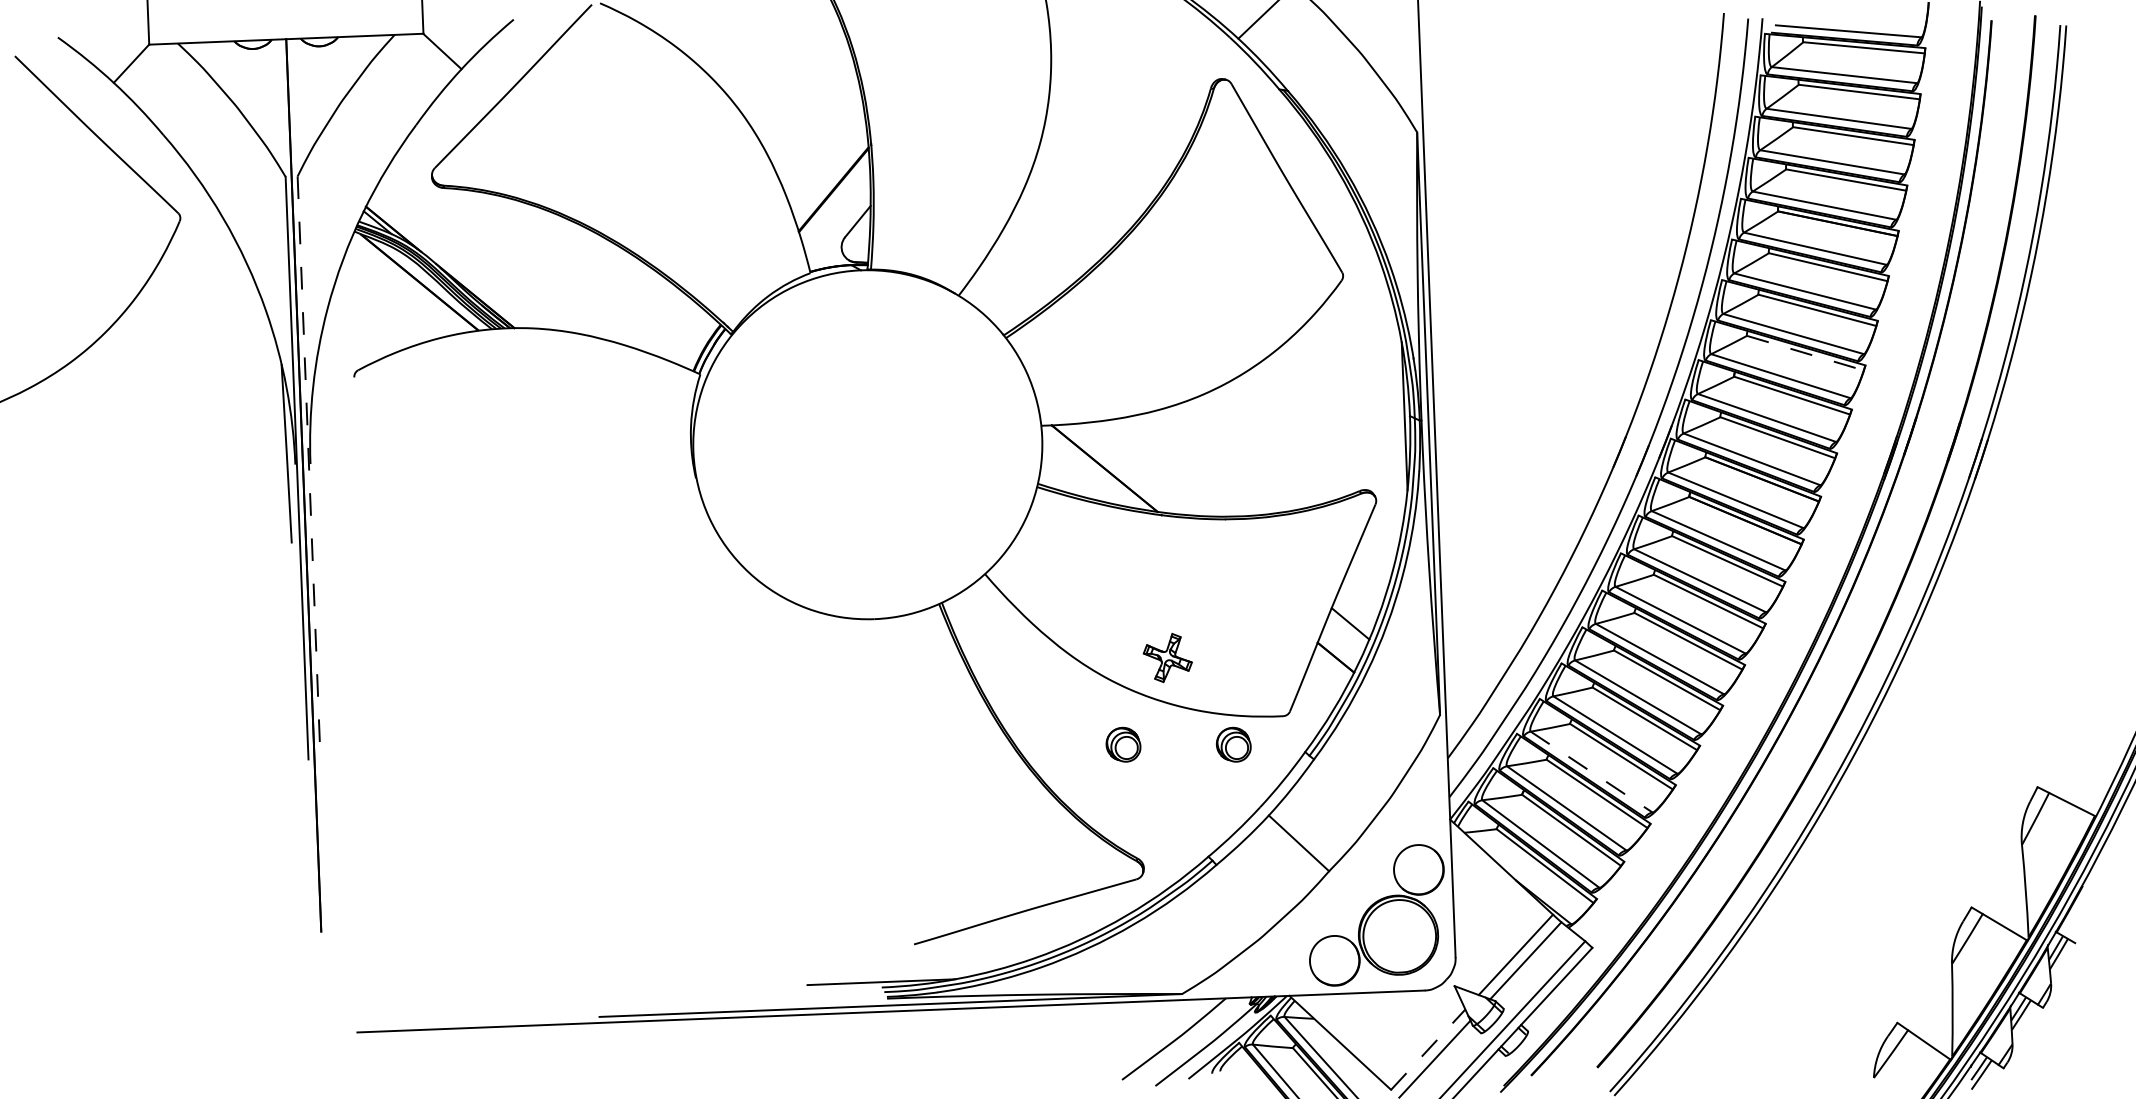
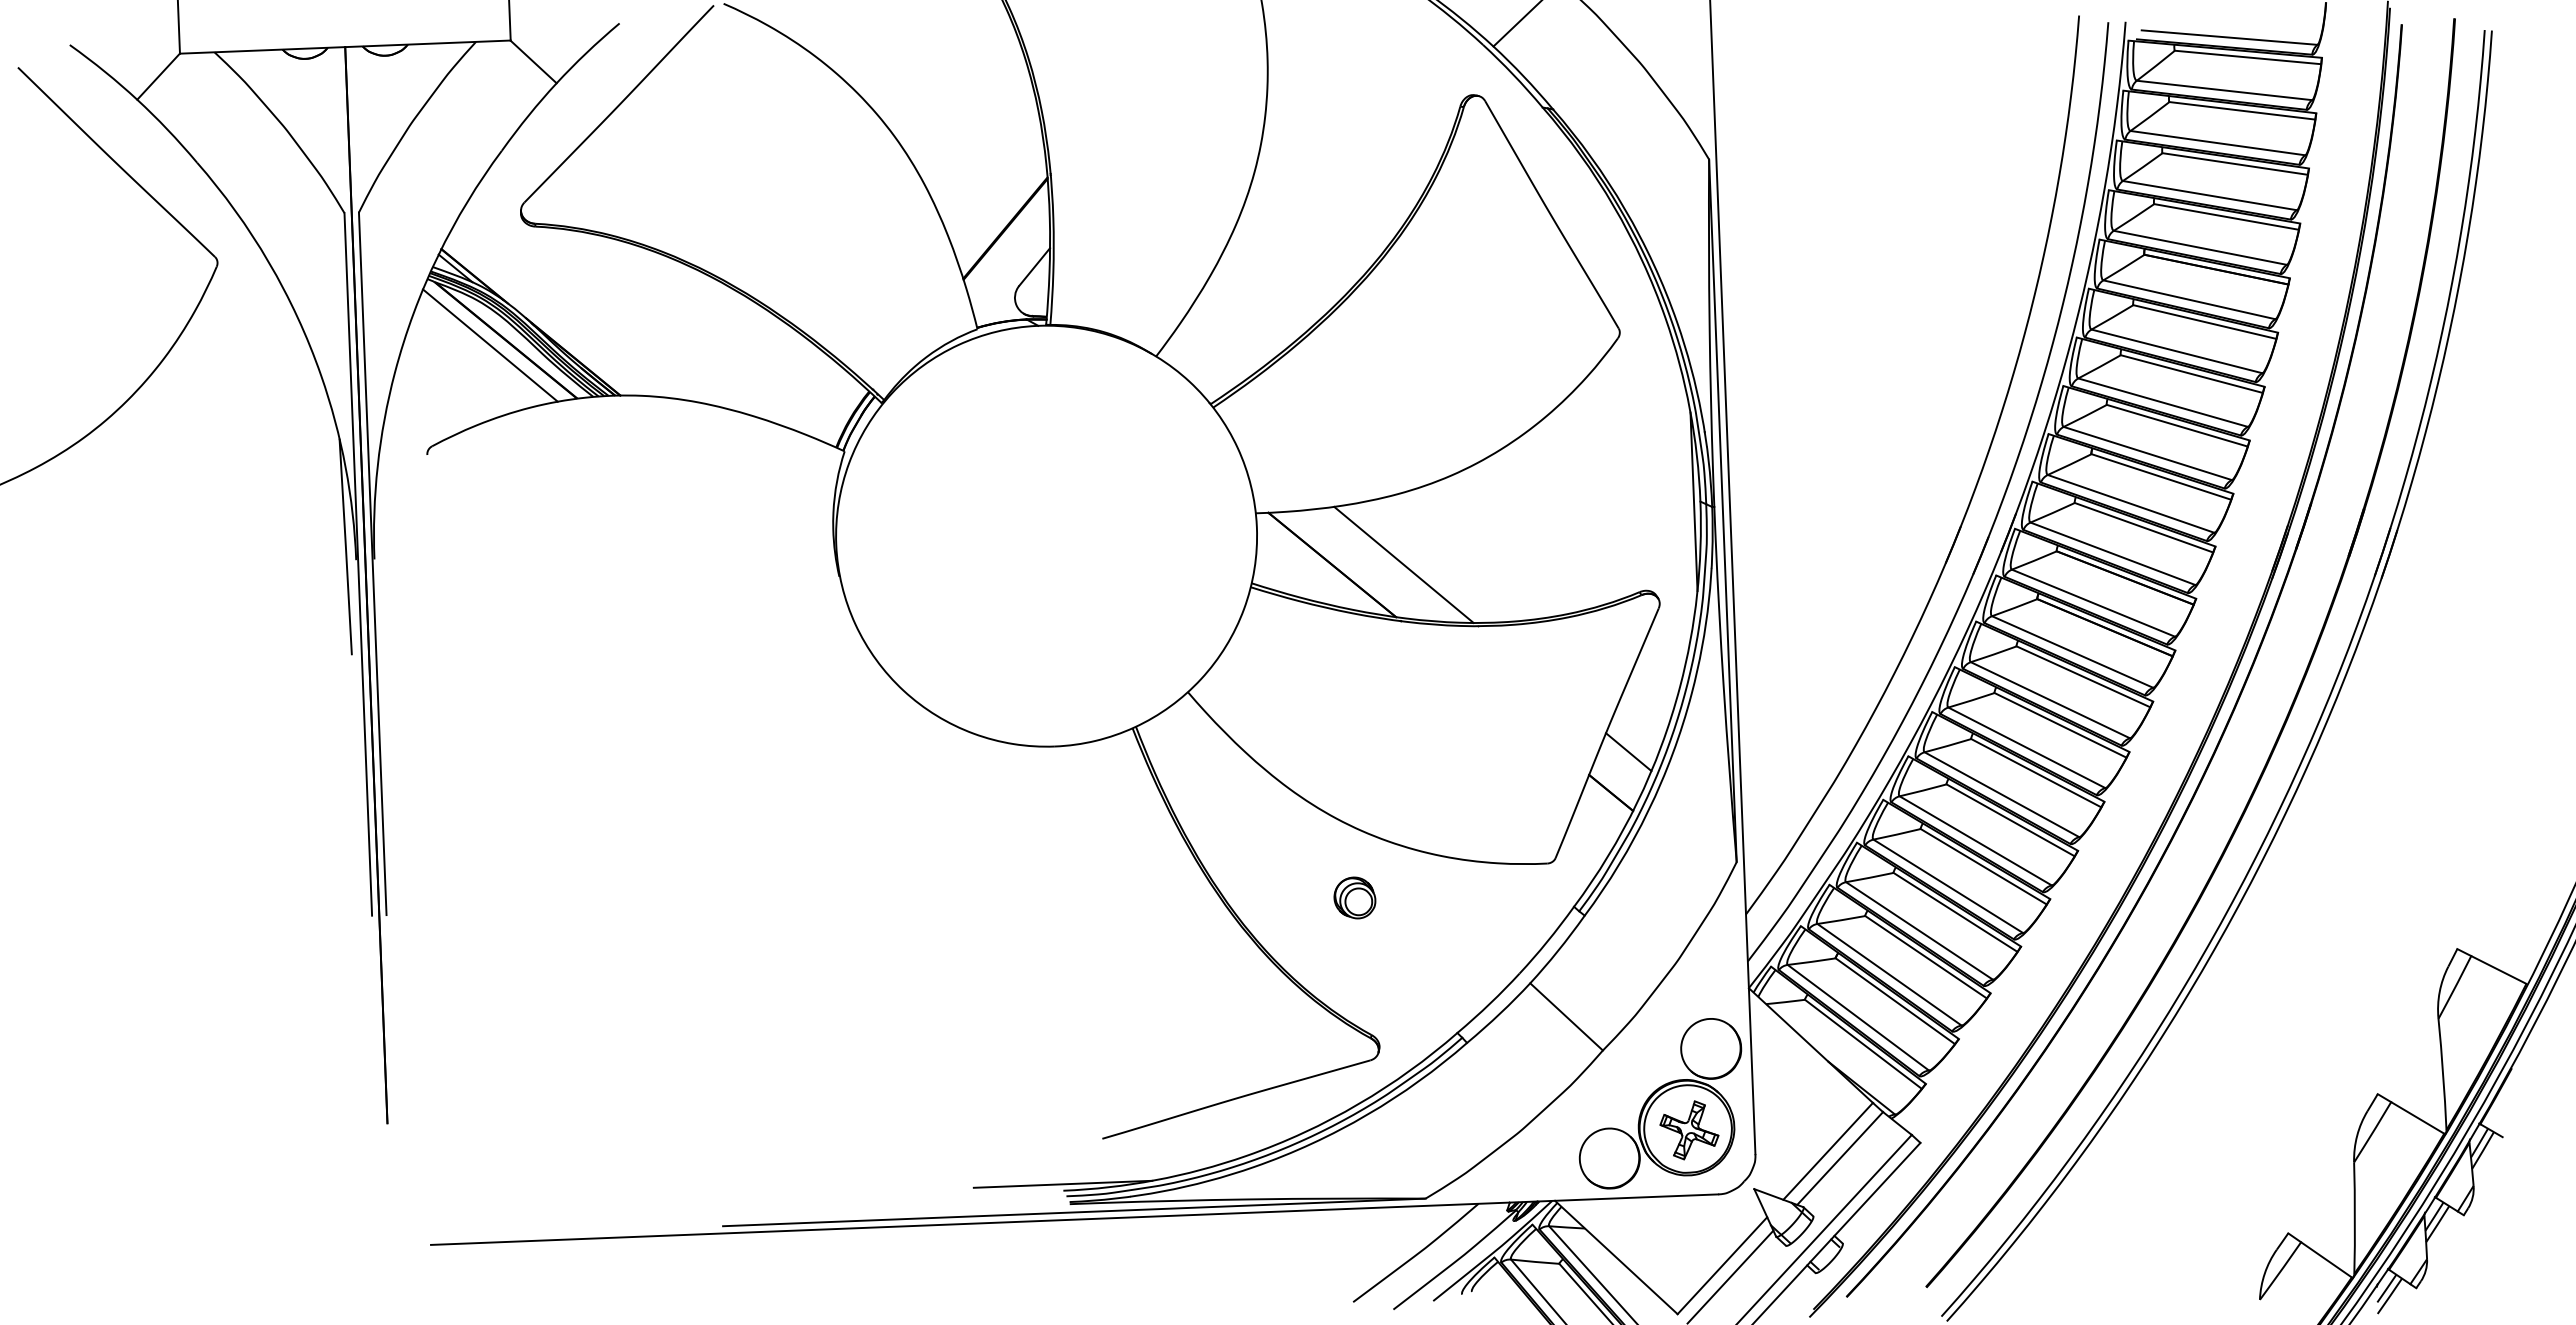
line: (406, 286) -> (490, 345), added
line: (1805, 352) -> (2177, 425), dashed -> solid
line: (308, 467) -> (372, 563), dashed -> solid
line: (1163, 468) -> (1403, 564), added
part: (1167, 658) -> (1689, 1130), moved
part: (1233, 744) -> (1487, 897), removed
line: (1591, 772) -> (1919, 931), dashed -> solid
line: (1428, 1049) -> (1722, 1265), dashed -> solid

